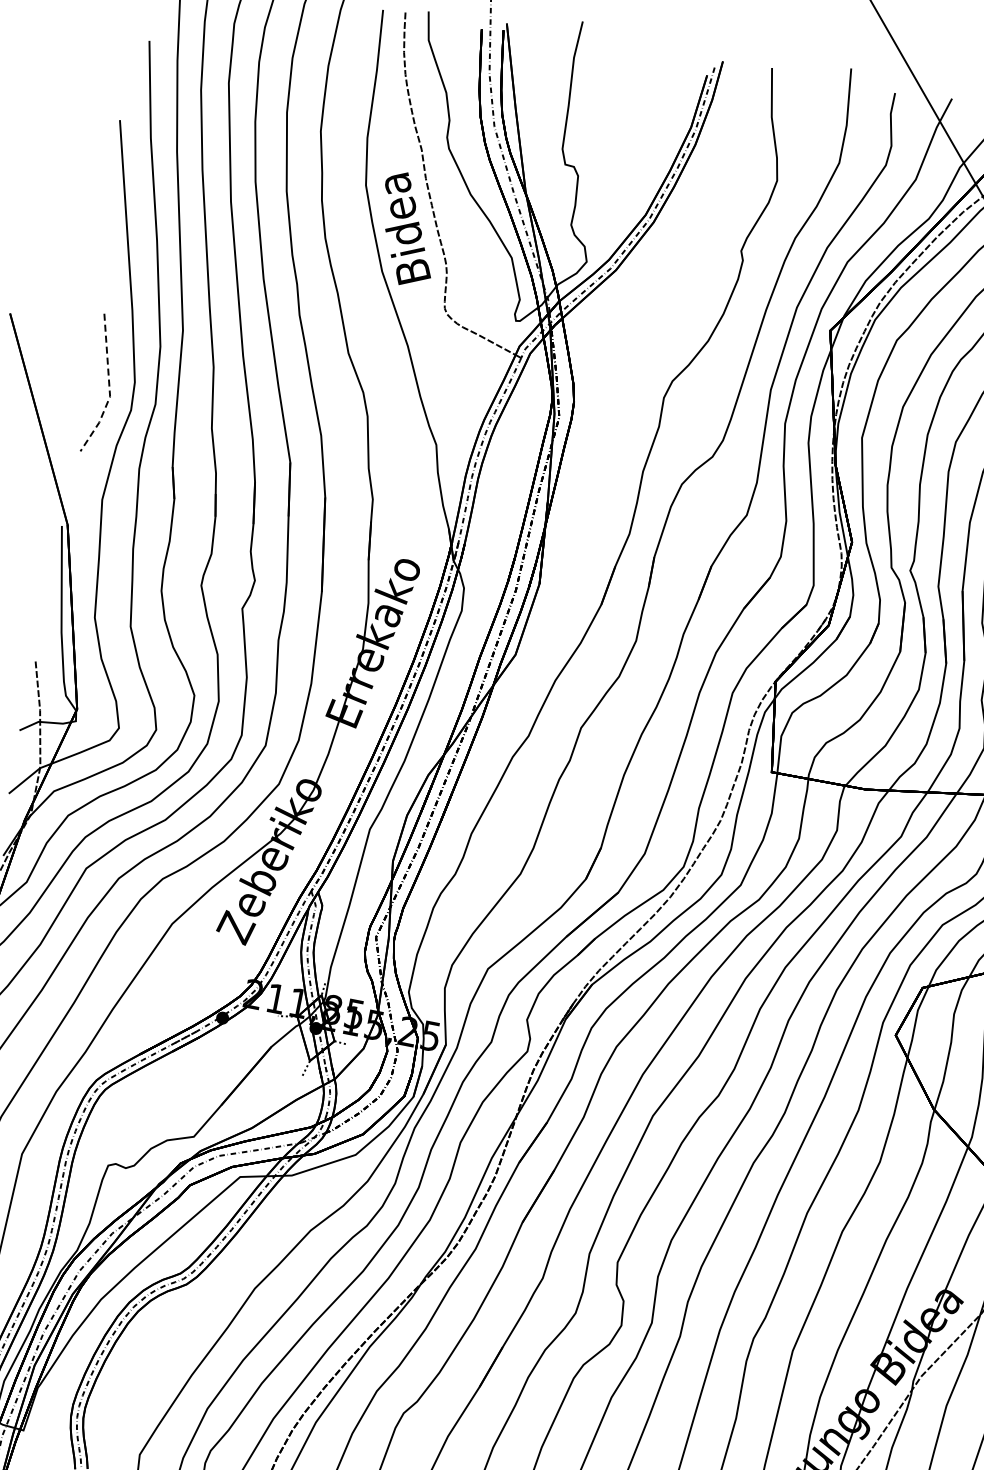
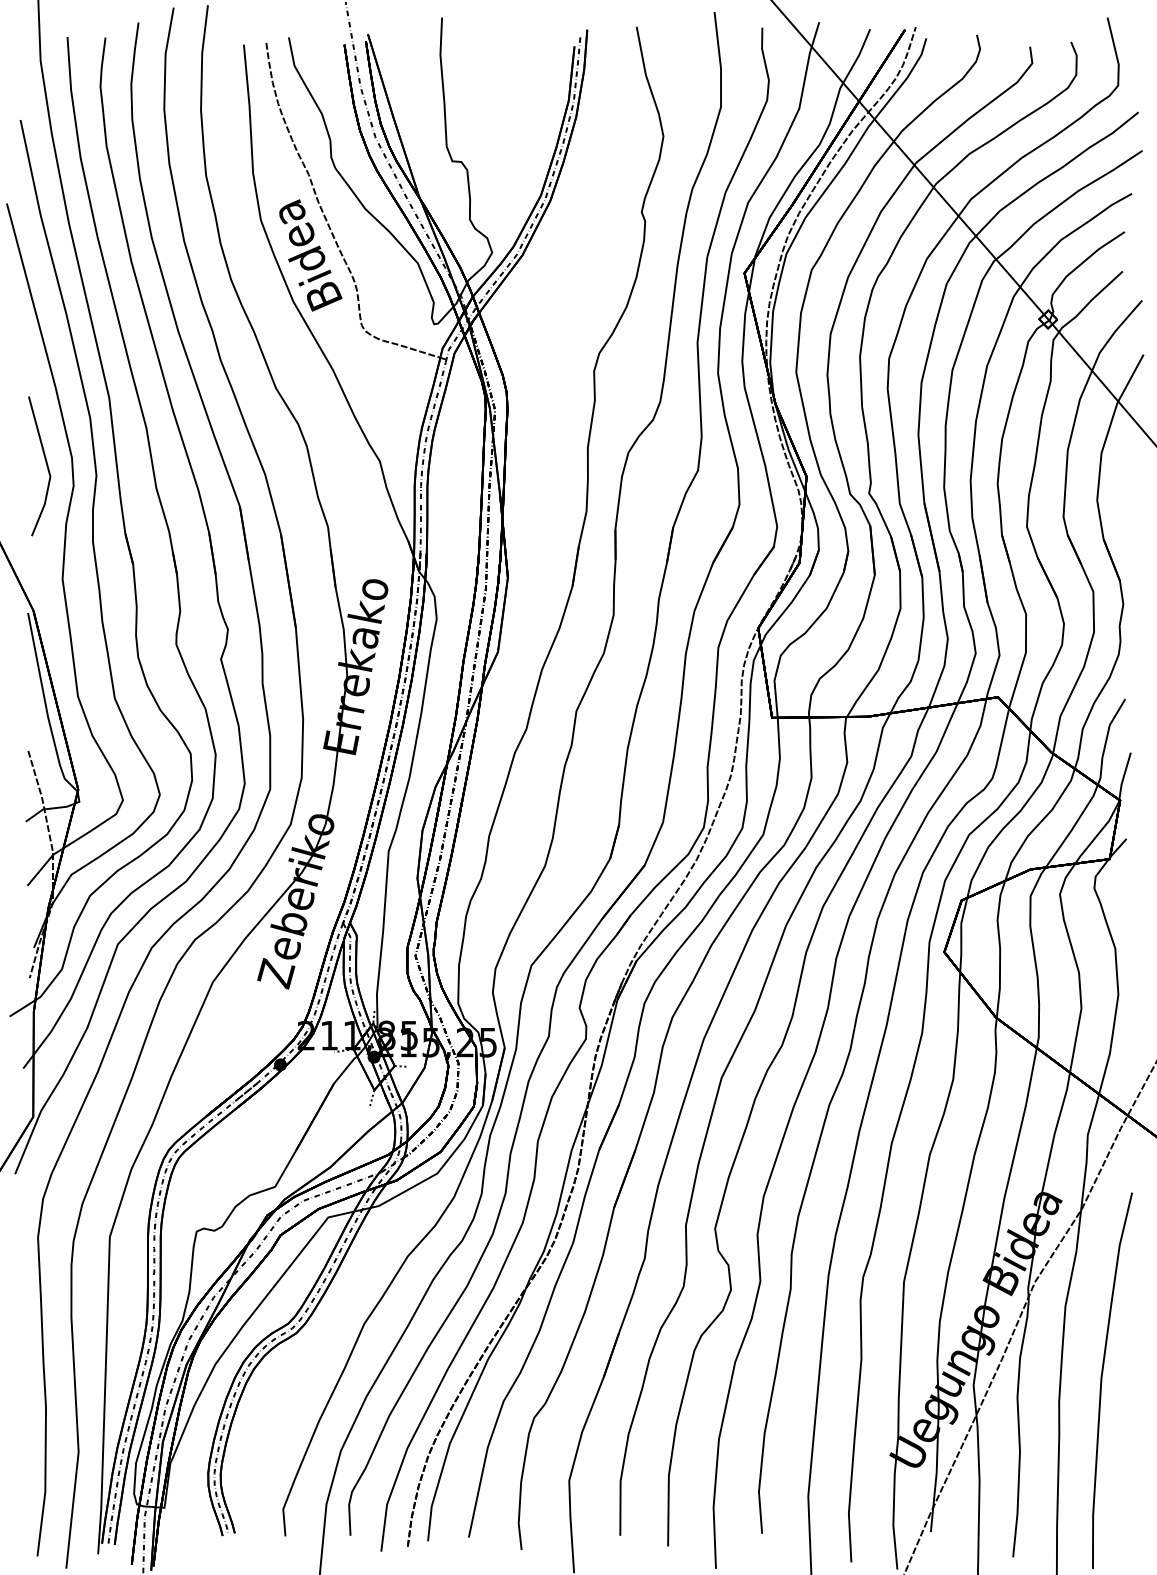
line: (109, 388) -> (48, 468), dashed -> solid

